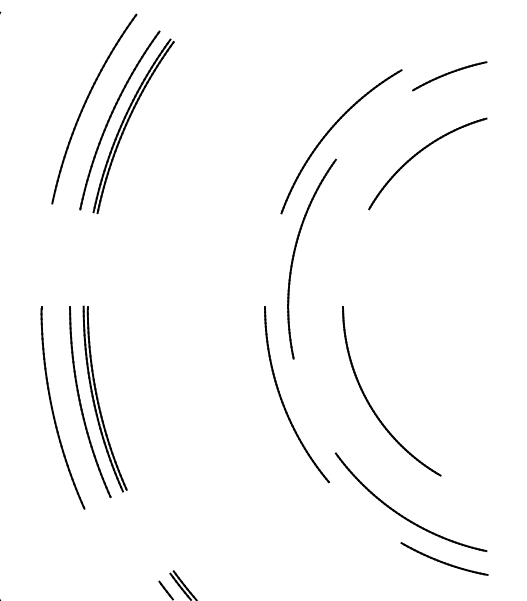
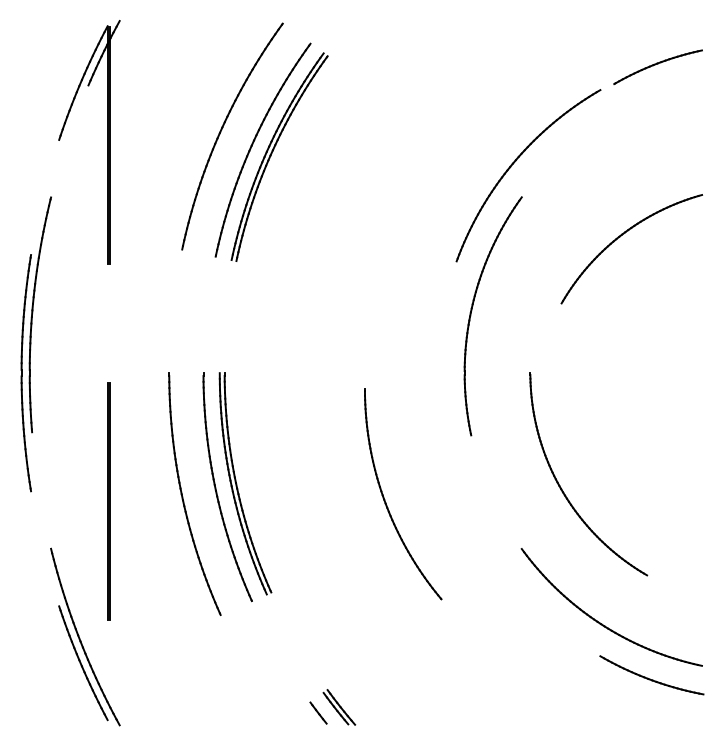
part: (449, 75) -> (657, 66), moved
part: (418, 154) -> (620, 237), moved
part: (282, 398) -> (385, 499), moved

